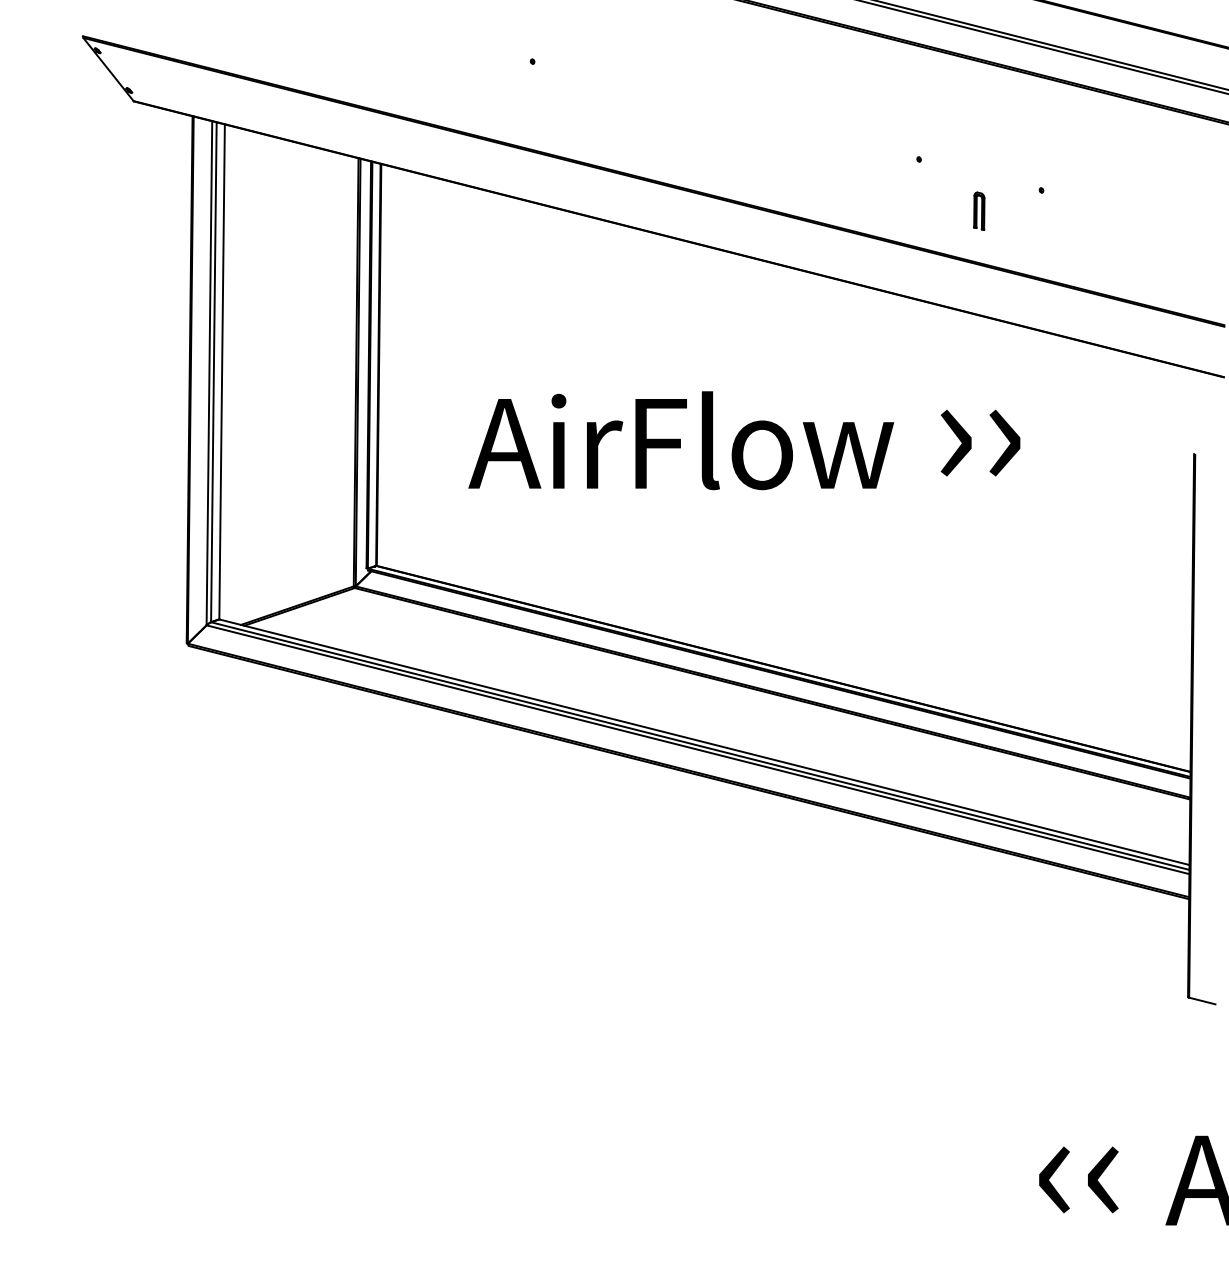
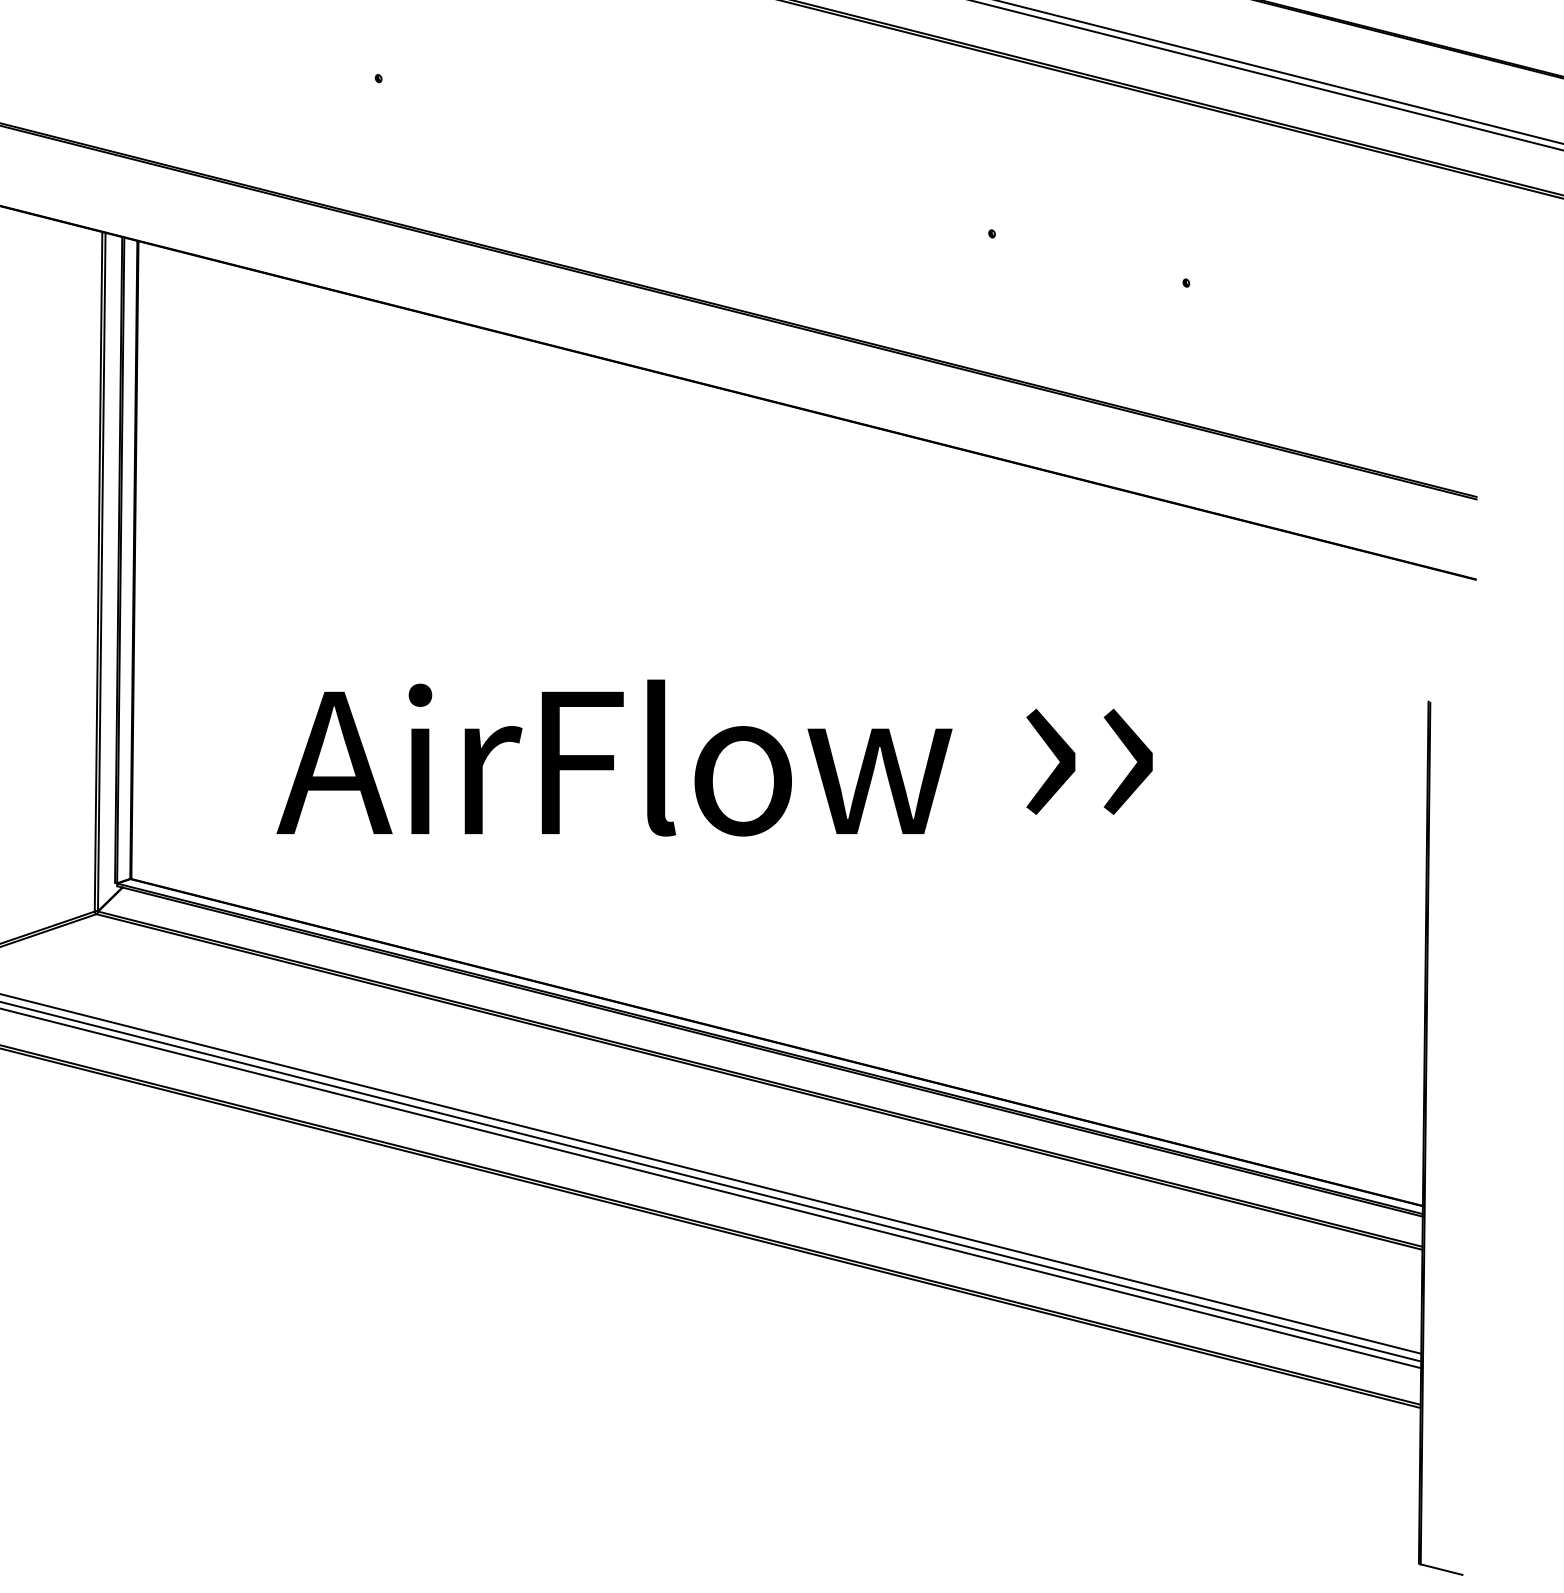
part: (979, 210) -> (1087, 314), removed
text: (744, 440) -> (714, 757), moved

